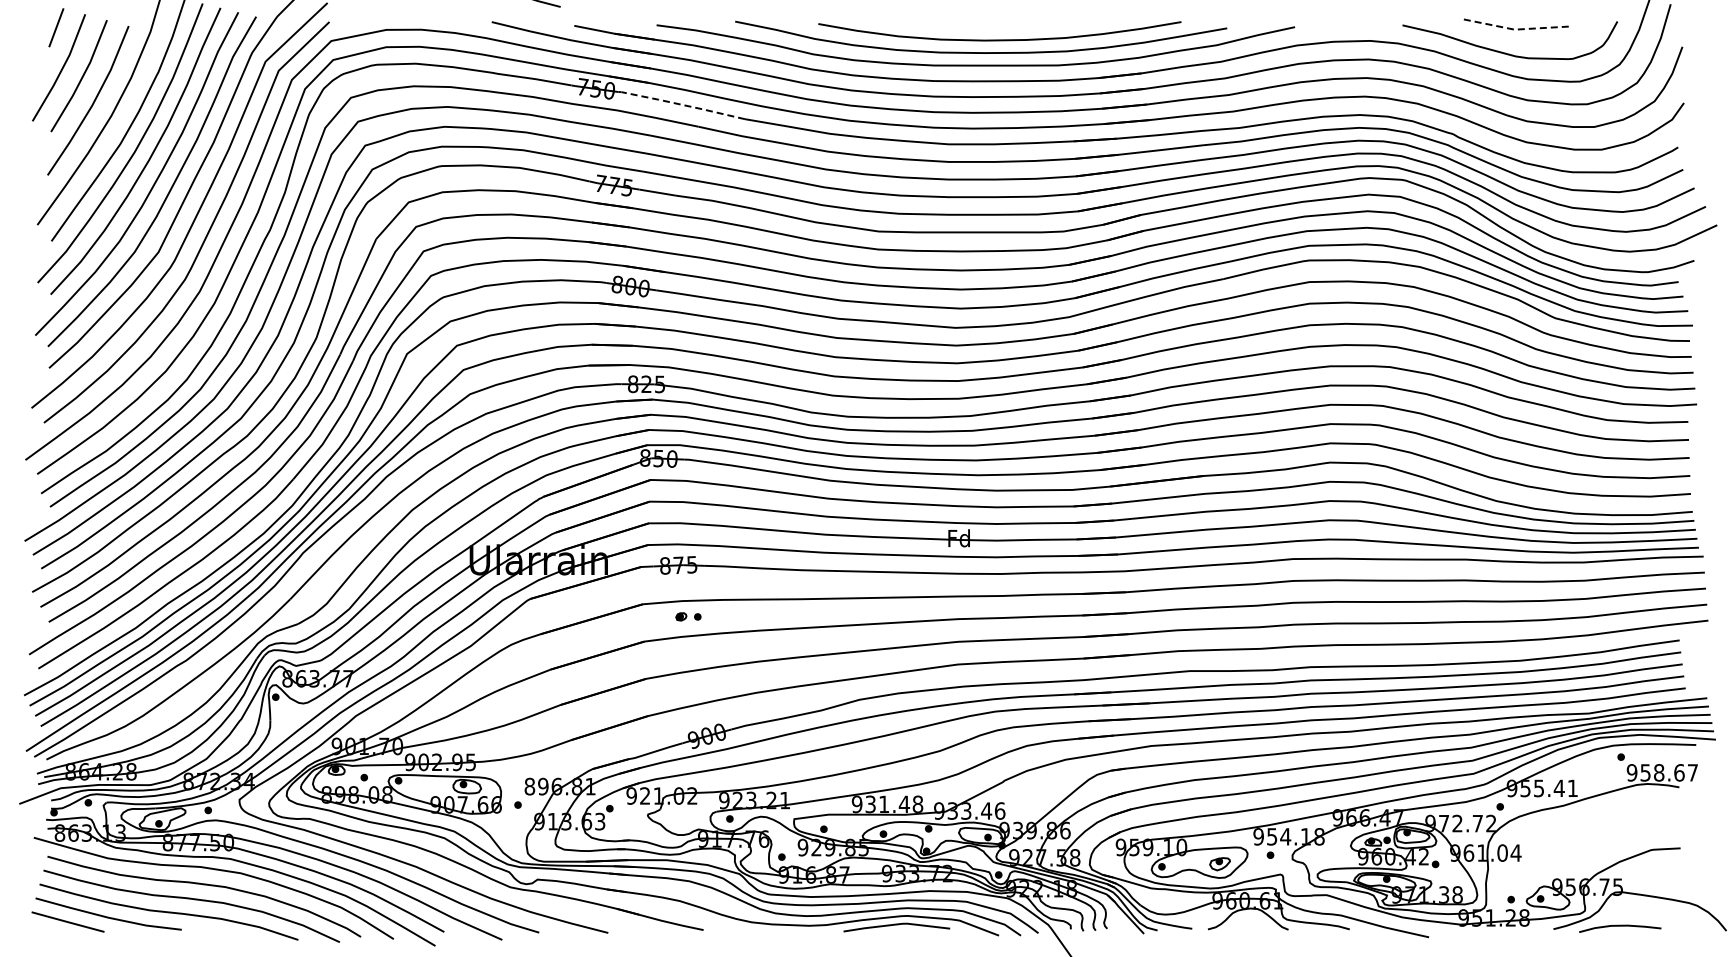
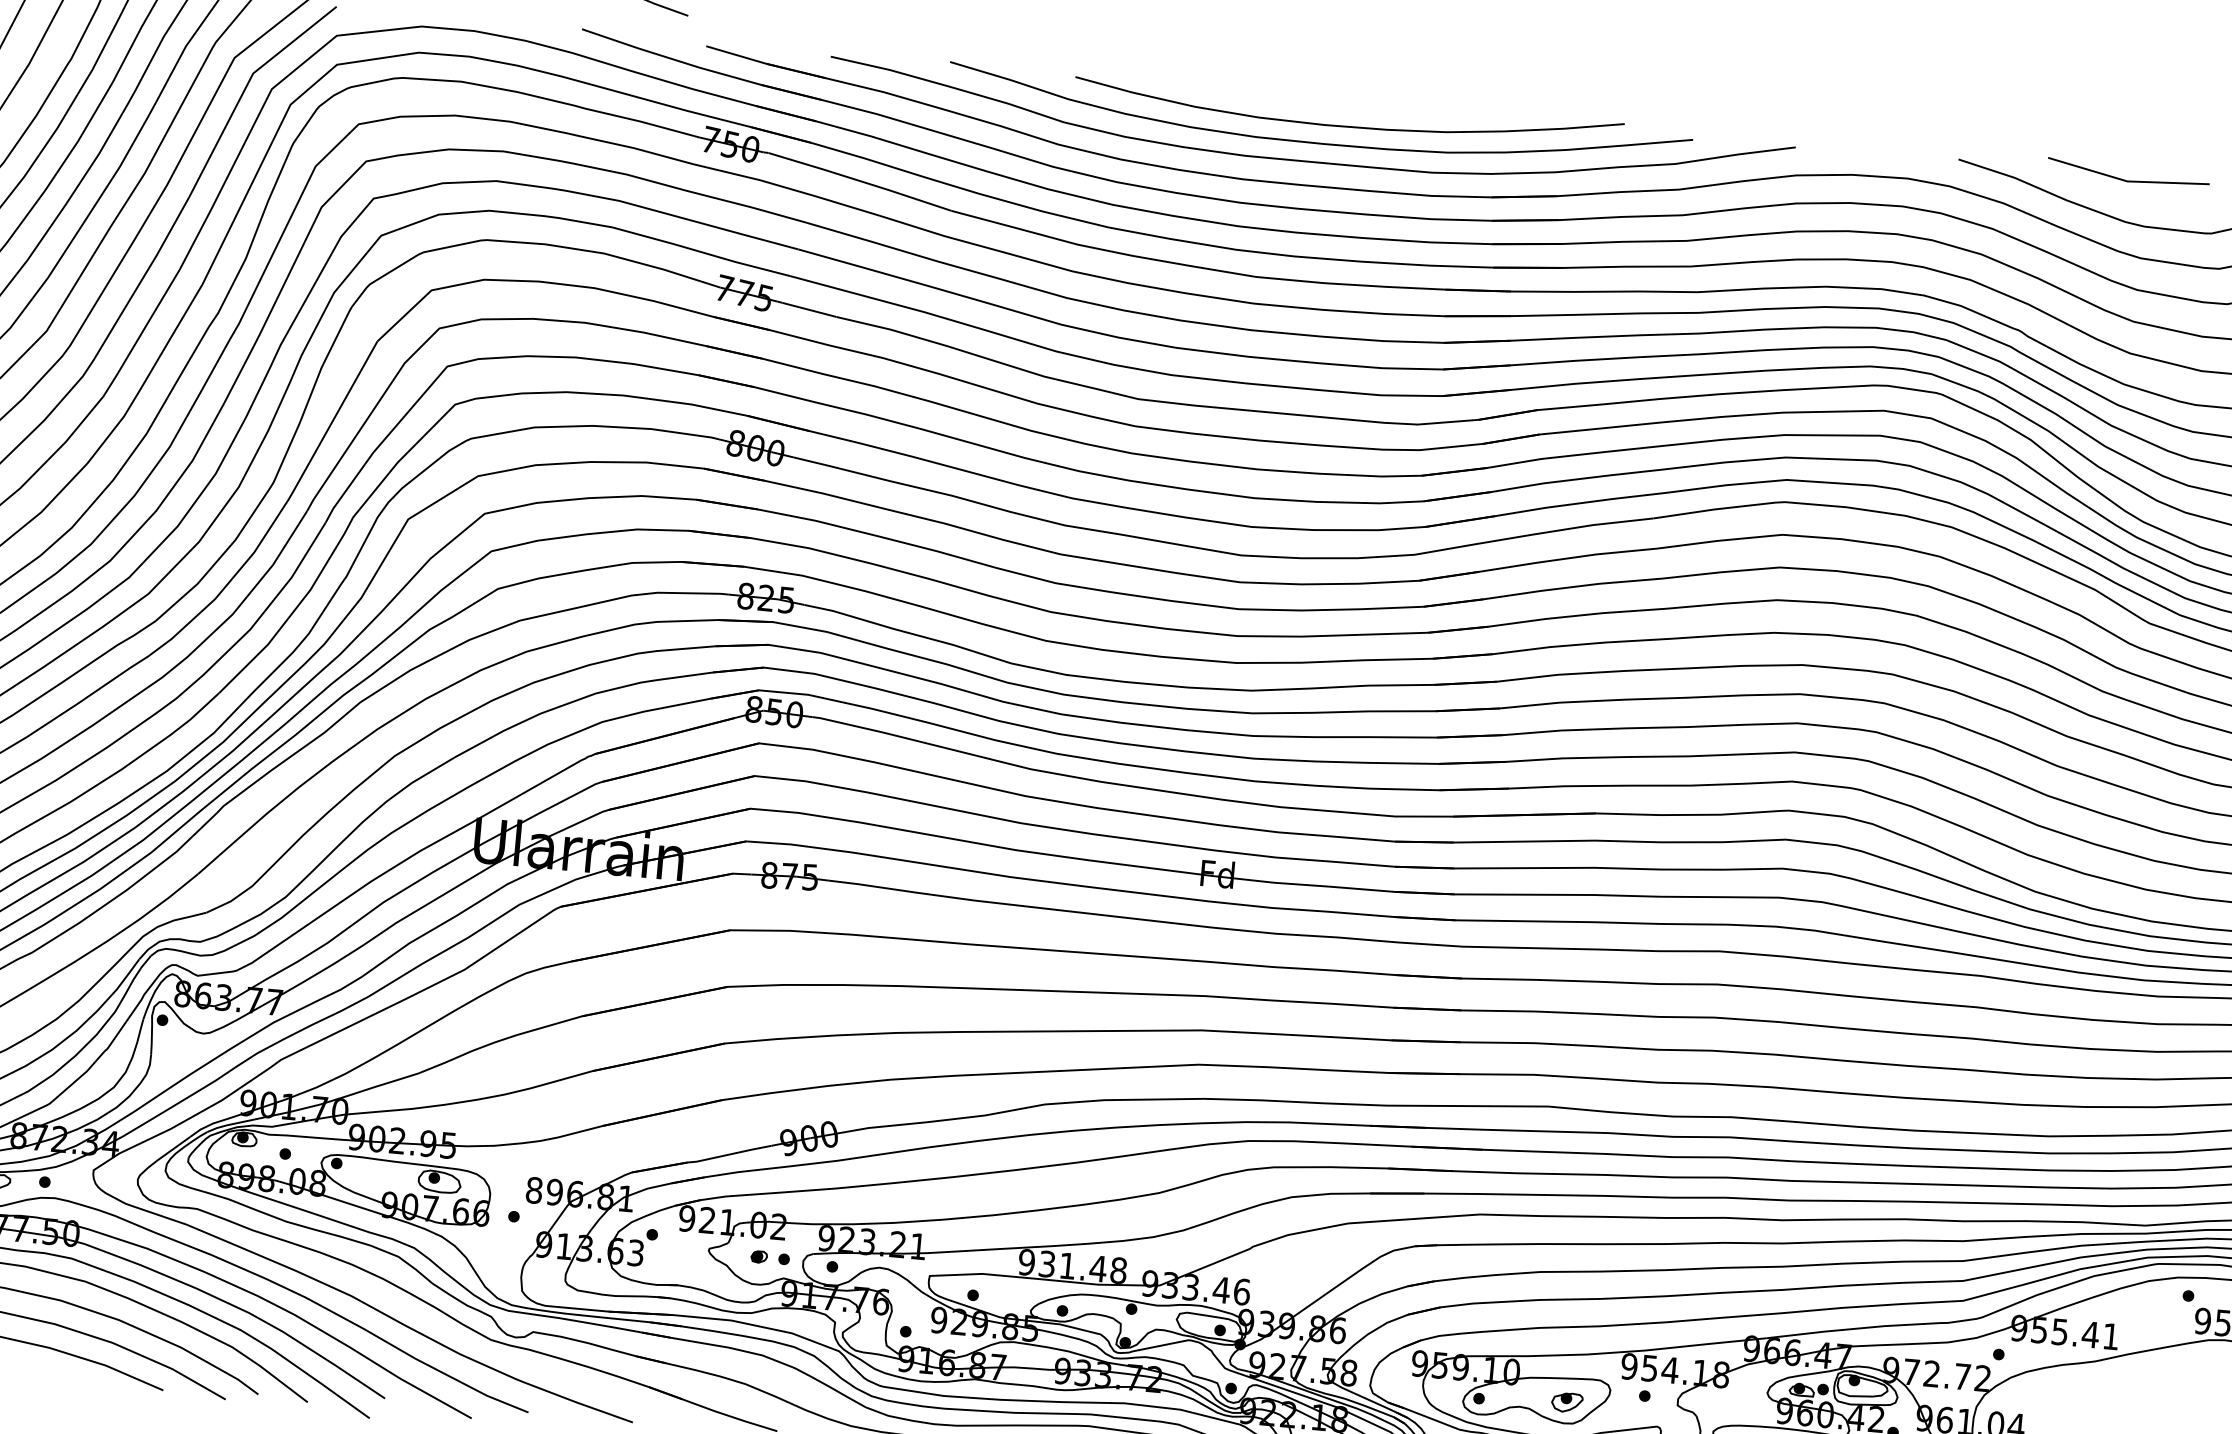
line: (1514, 29) -> (2127, 181), dashed -> solid
line: (683, 105) -> (860, 181), dashed -> solid
part: (688, 616) -> (770, 1257), moved

